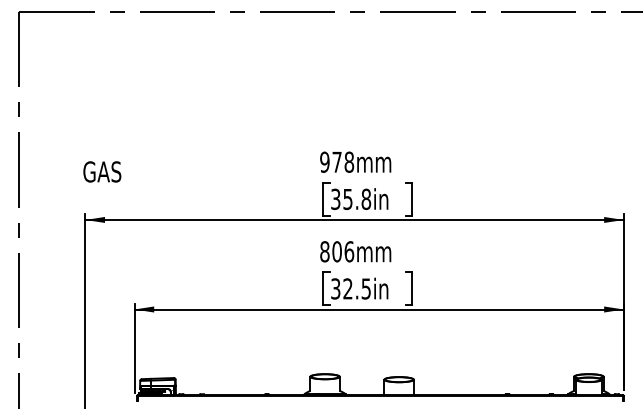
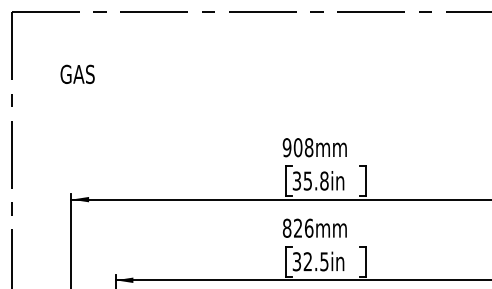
text: (336, 161) -> (297, 146), 978mm -> 908mm
text: (102, 171) -> (77, 74), moved
text: (336, 251) -> (297, 228), 806mm -> 826mm

